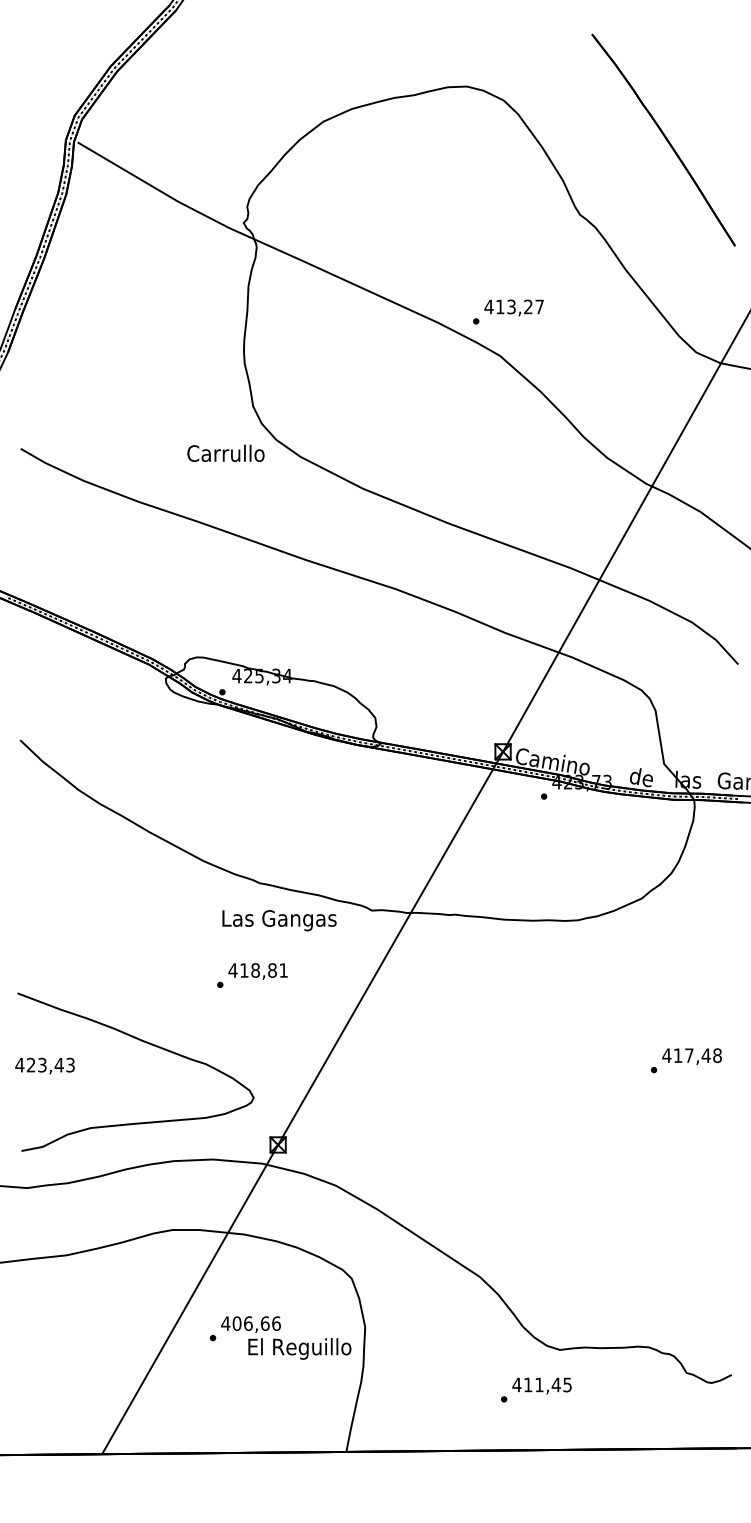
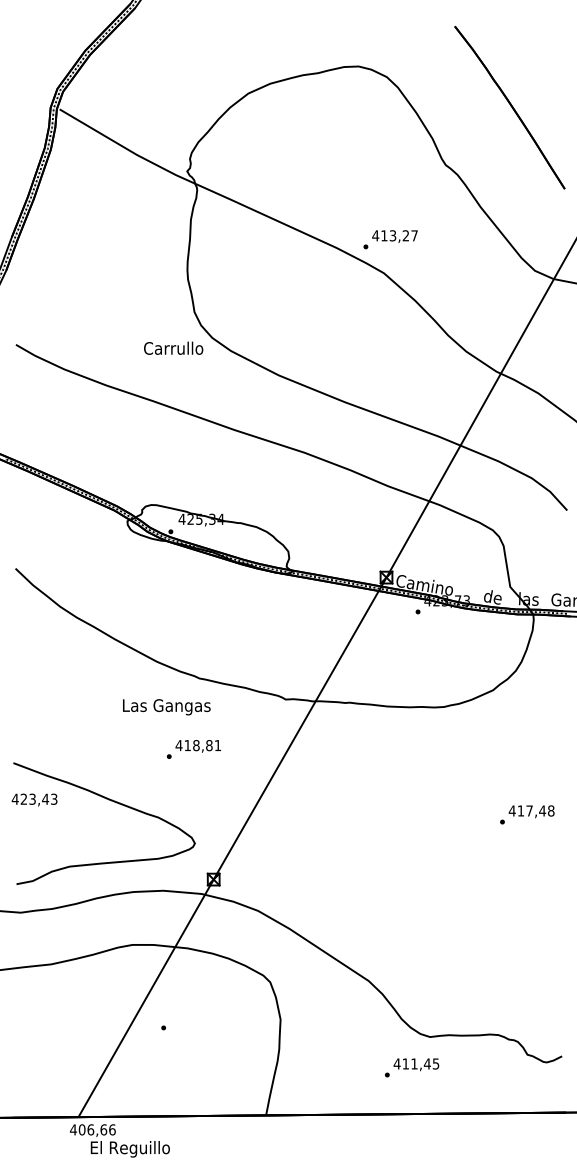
text: (279, 920) -> (166, 707), moved
text: (44, 1065) -> (34, 799), moved
text: (285, 1337) -> (119, 1140), moved

